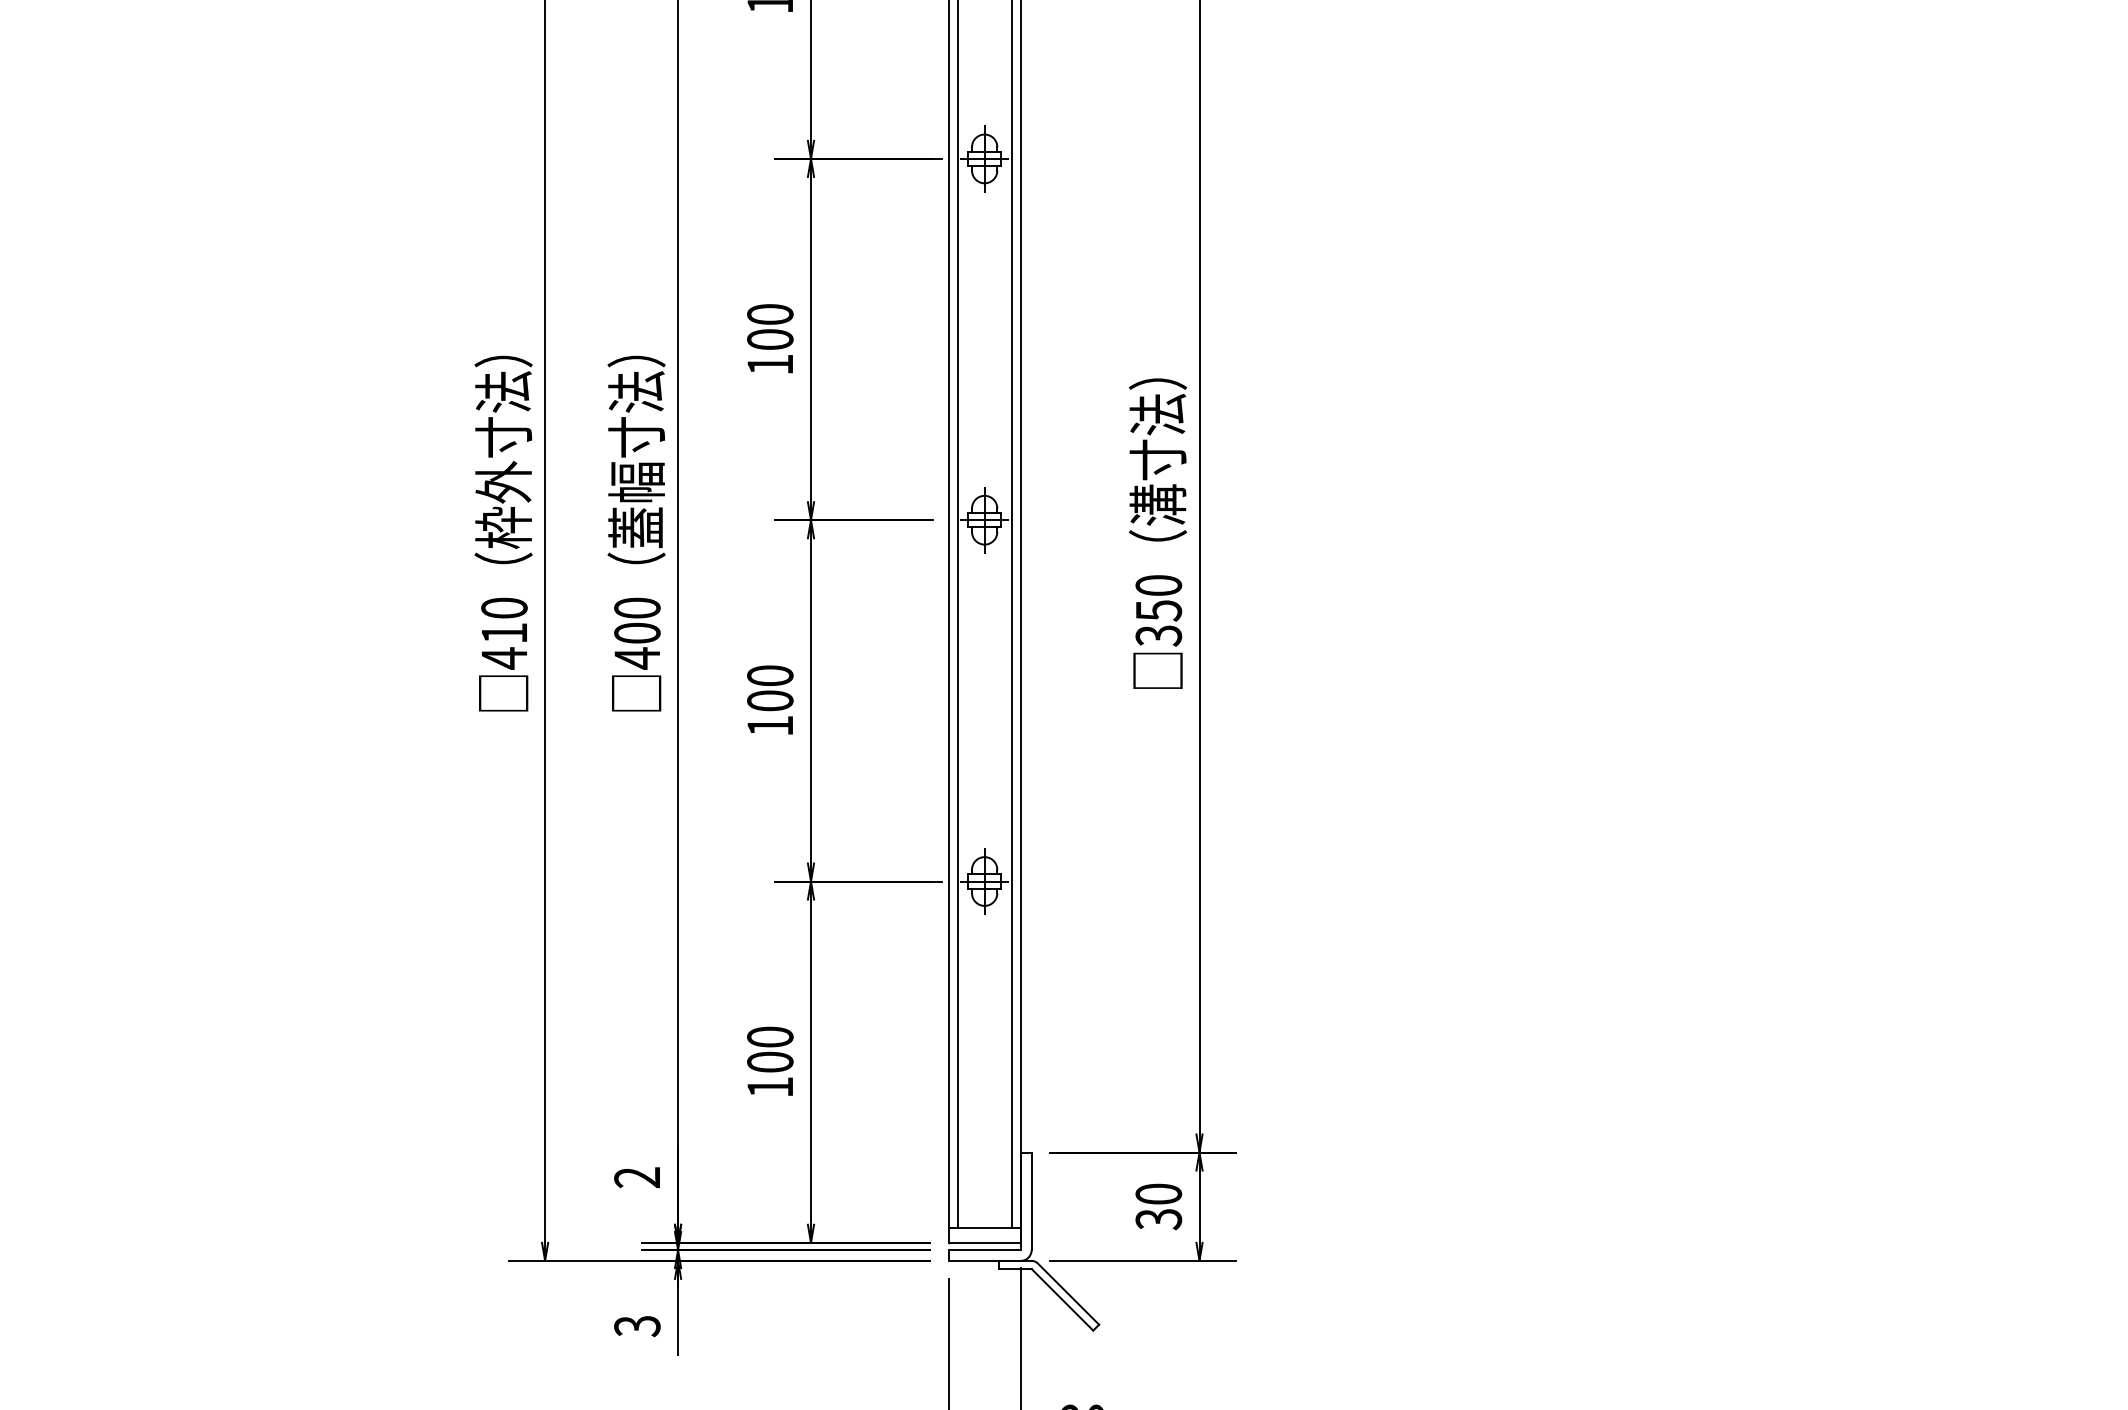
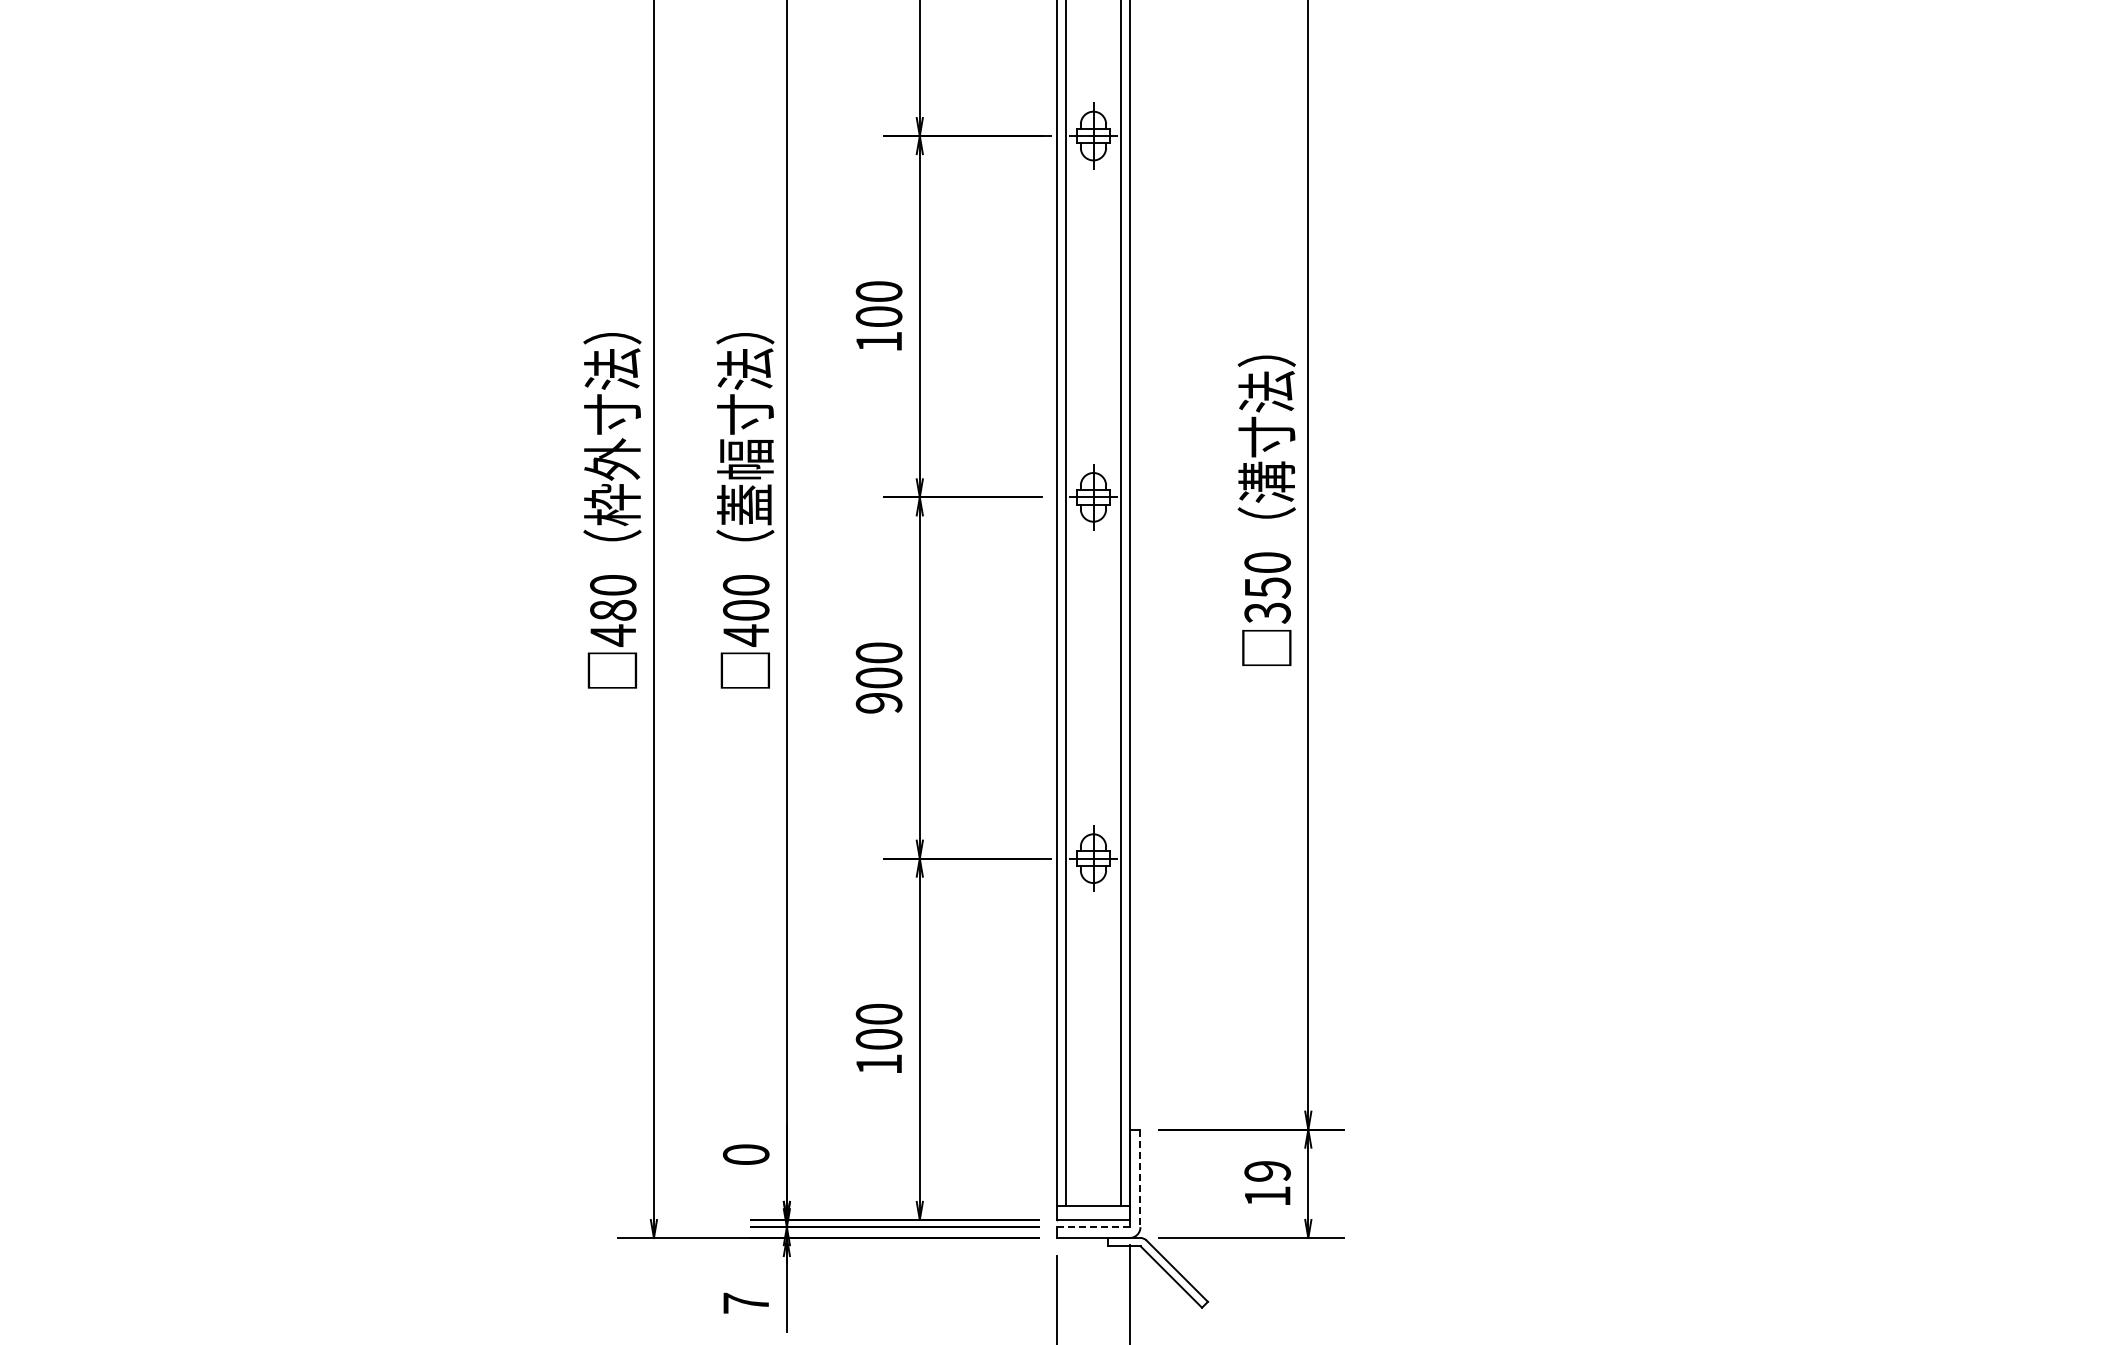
text: (504, 632) -> (613, 609), 410 -> 480
text: (770, 725) -> (879, 702), 100 -> 900
text: (637, 1177) -> (746, 1154), 2 -> 0
line: (1031, 1201) -> (1140, 1178), solid -> dashed
text: (1158, 1206) -> (1267, 1183), 30 -> 19
line: (984, 1250) -> (1093, 1227), solid -> dashed
text: (637, 1326) -> (746, 1303), 3 -> 7

